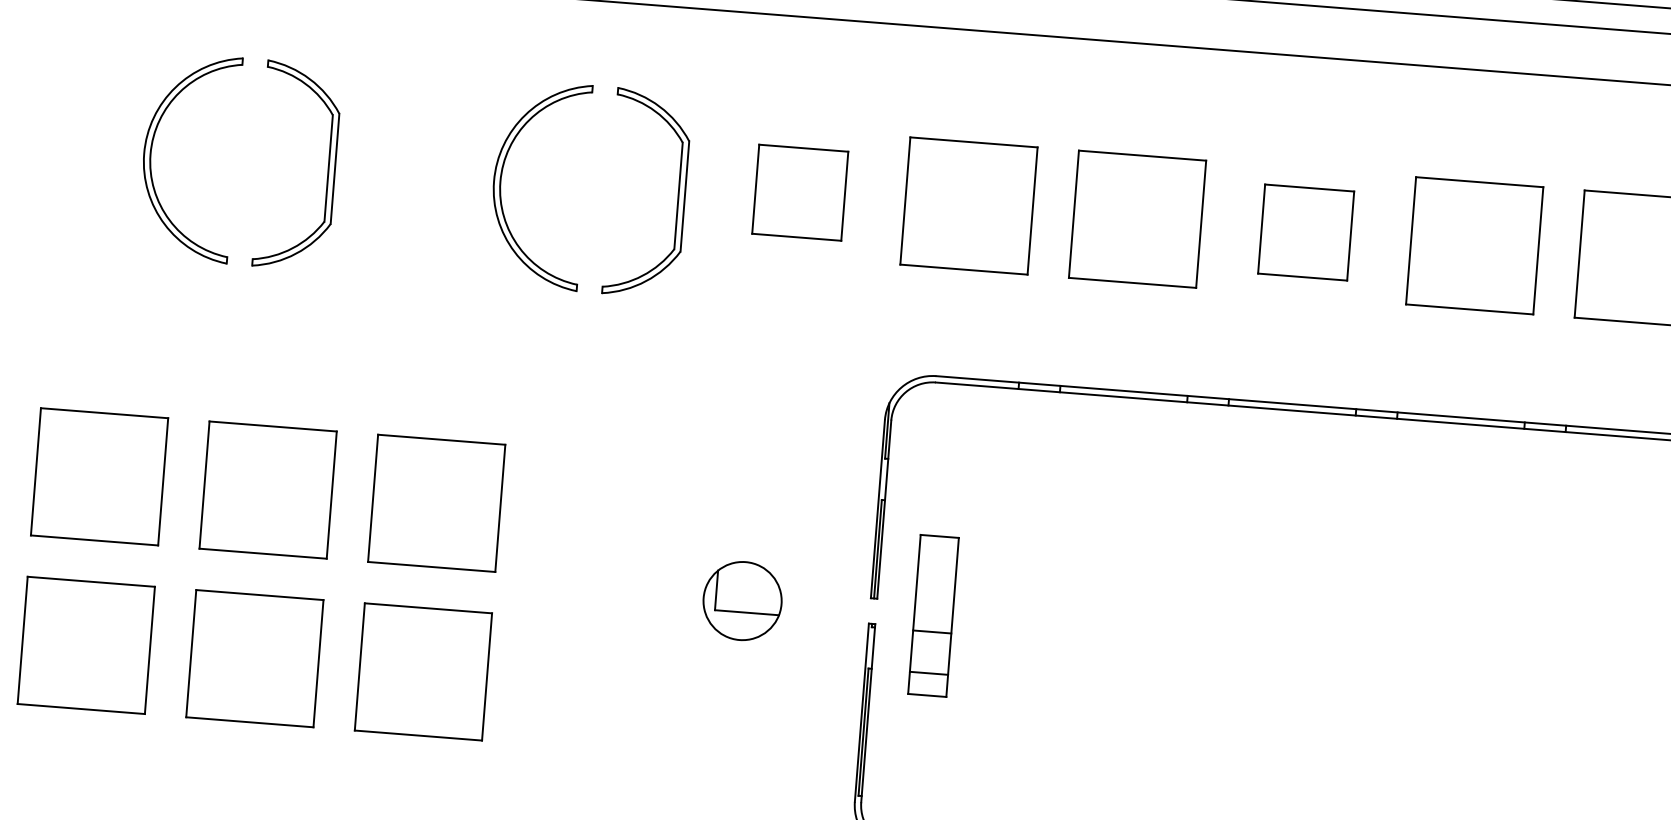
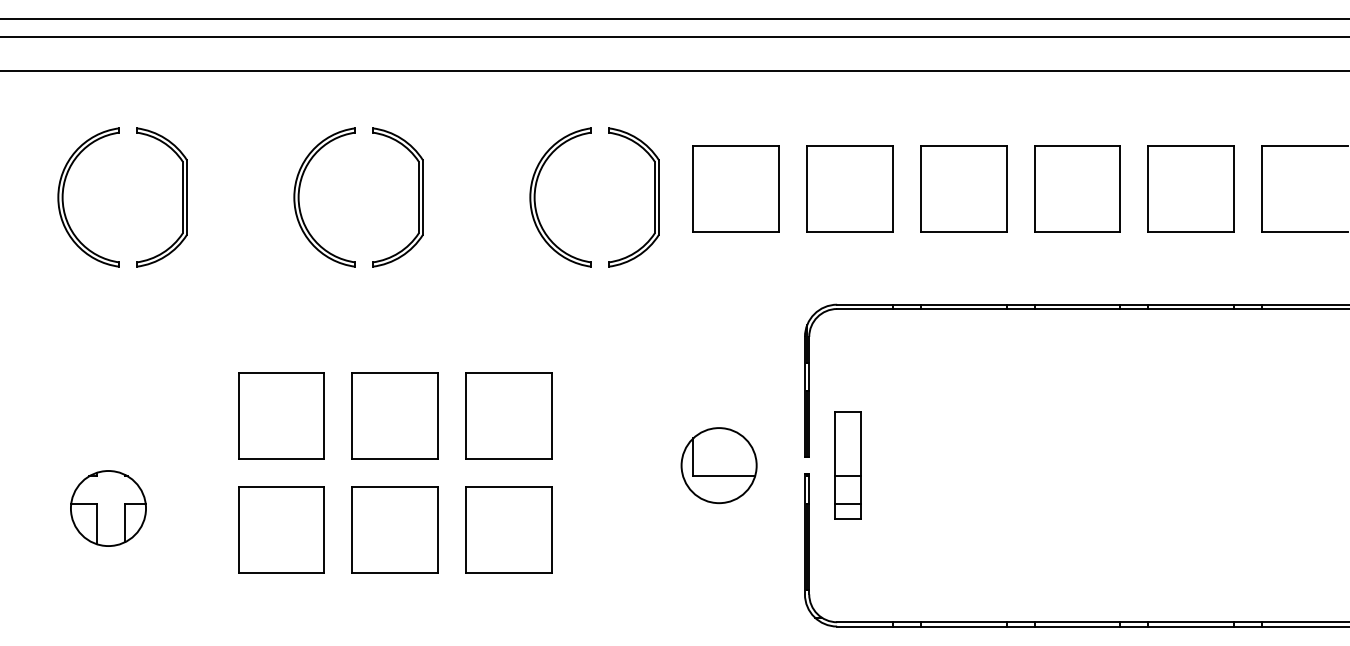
part: (799, 191) -> (735, 188), size x1.43
part: (1306, 231) -> (1077, 188), size x1.43
part: (741, 600) -> (718, 465), size x1.43

